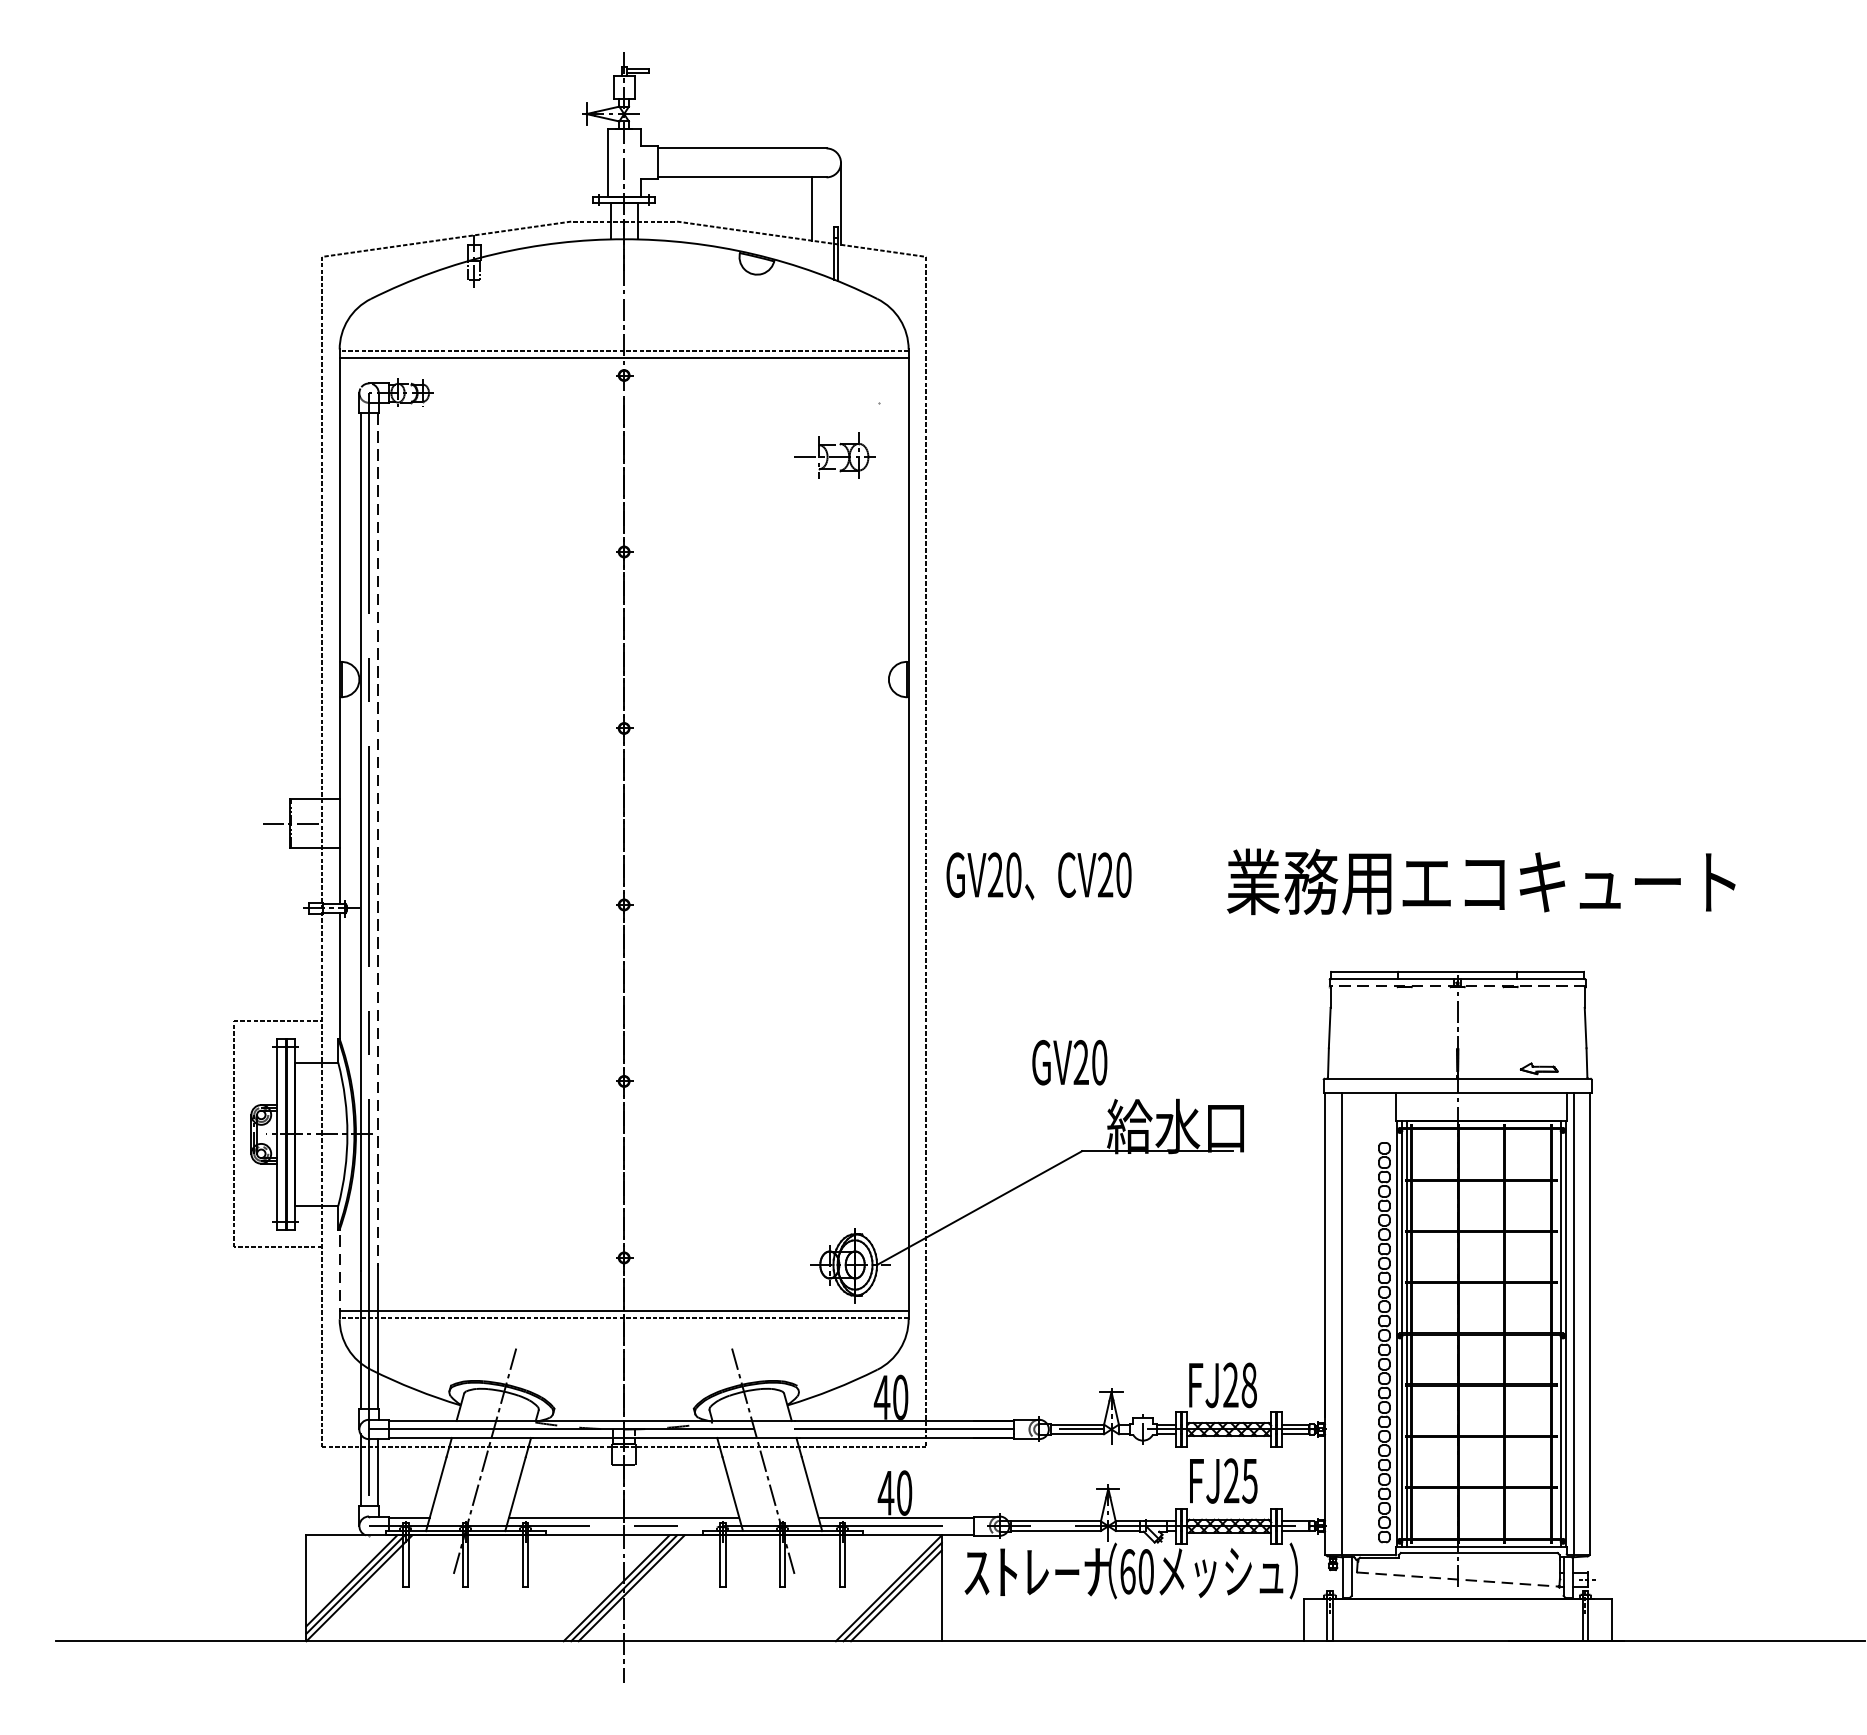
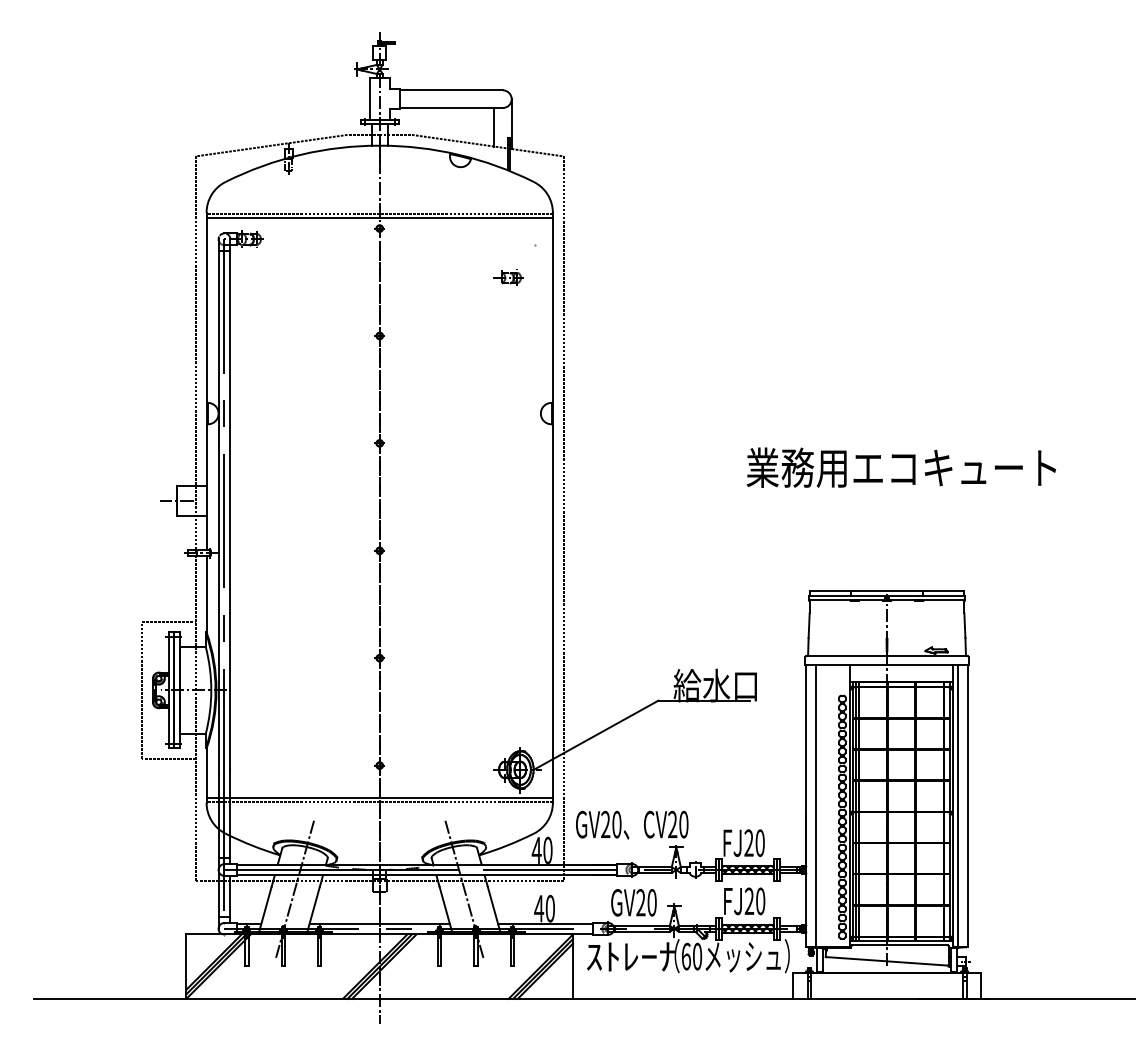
part: (835, 455) -> (508, 277), size x0.62
line: (377, 840) -> (229, 511), dashed -> solid
text: (1039, 874) -> (632, 824), moved
text: (1479, 881) -> (900, 467), moved
line: (1458, 986) -> (887, 600), dashed -> solid
text: (1069, 1062) -> (633, 902), moved
line: (339, 1274) -> (206, 775), dashed -> solid
text: (1248, 1385) -> (759, 843), FJ28 -> FJ20
text: (1249, 1481) -> (760, 901), FJ25 -> FJ20
line: (1458, 1579) -> (887, 961), dashed -> solid

